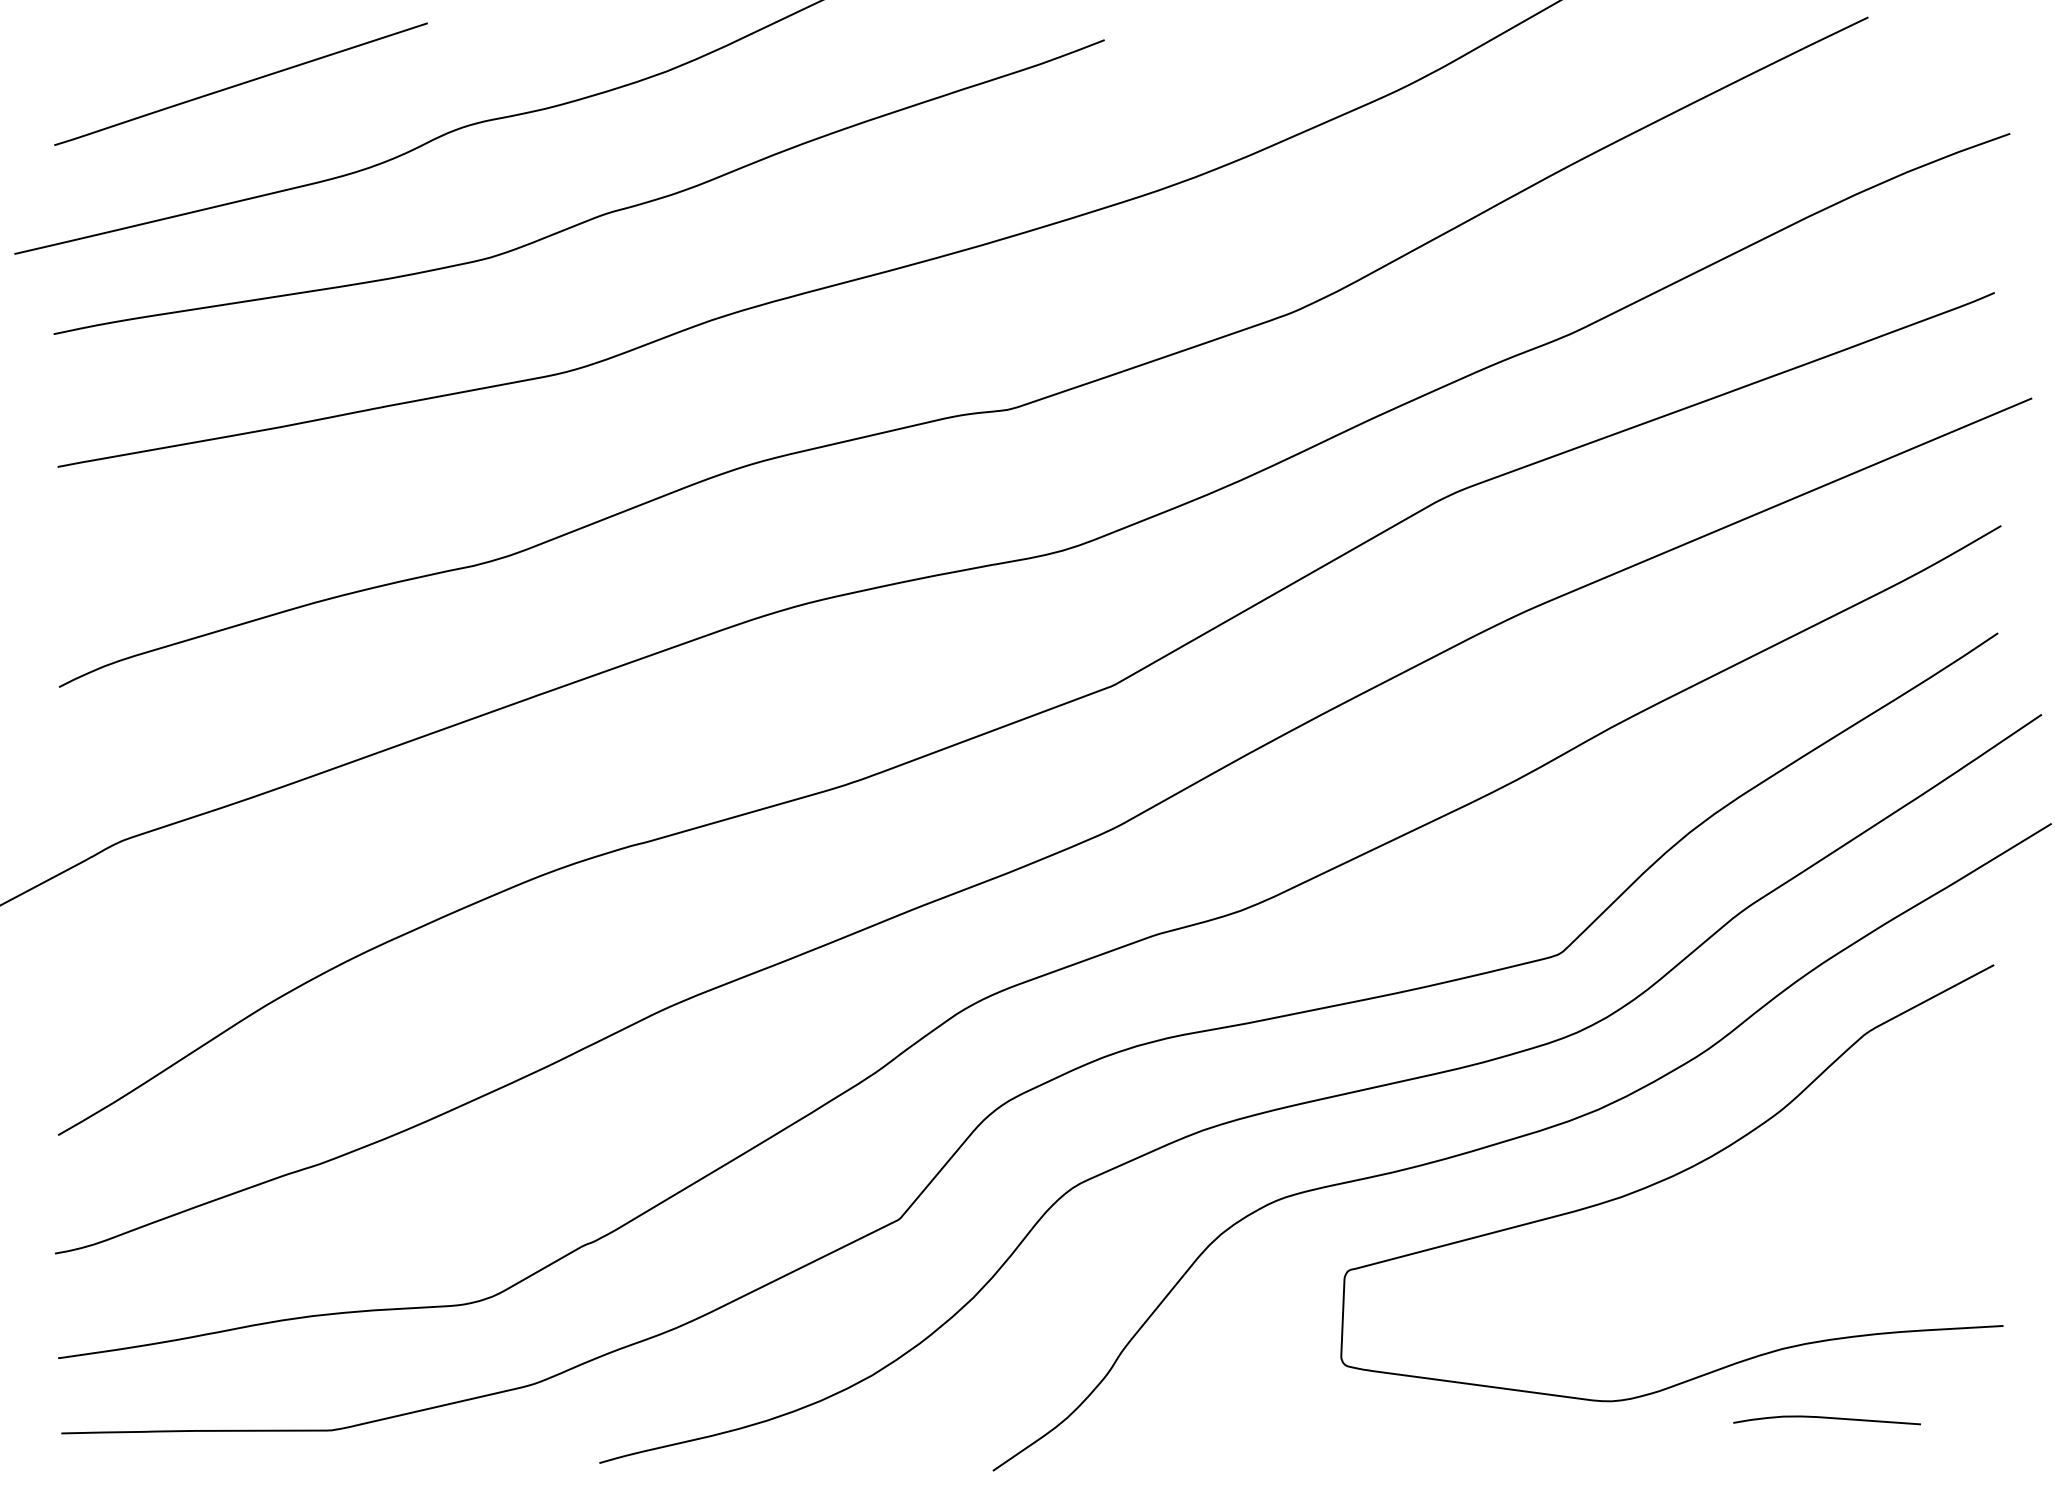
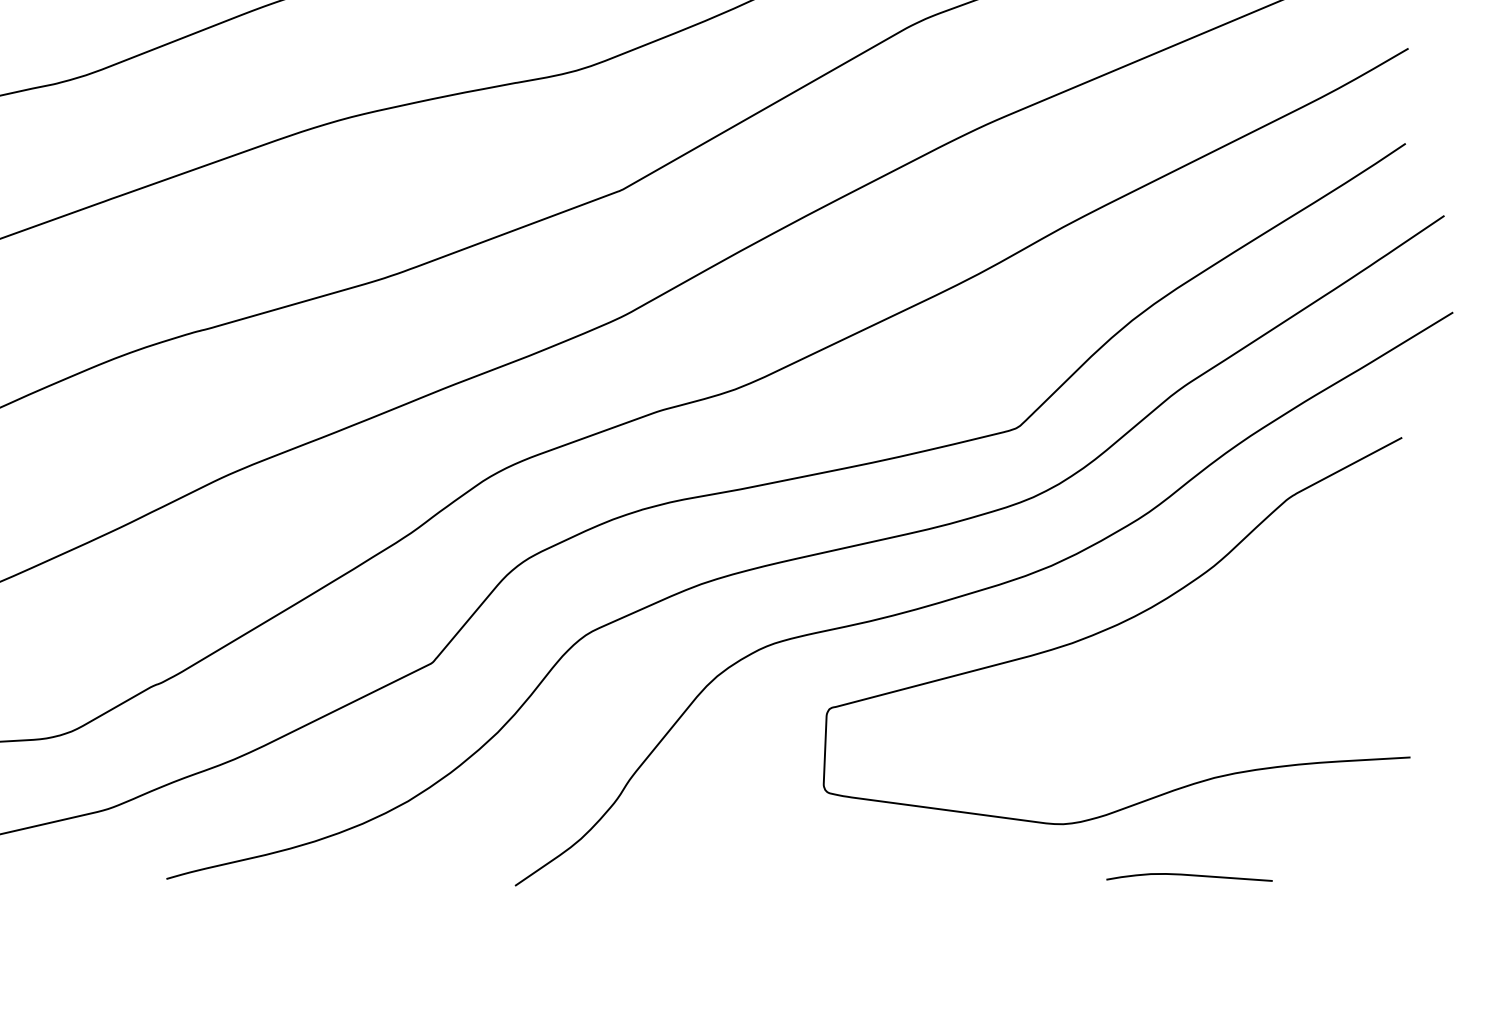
curve: (1826, 1418) -> (1188, 875), moved

